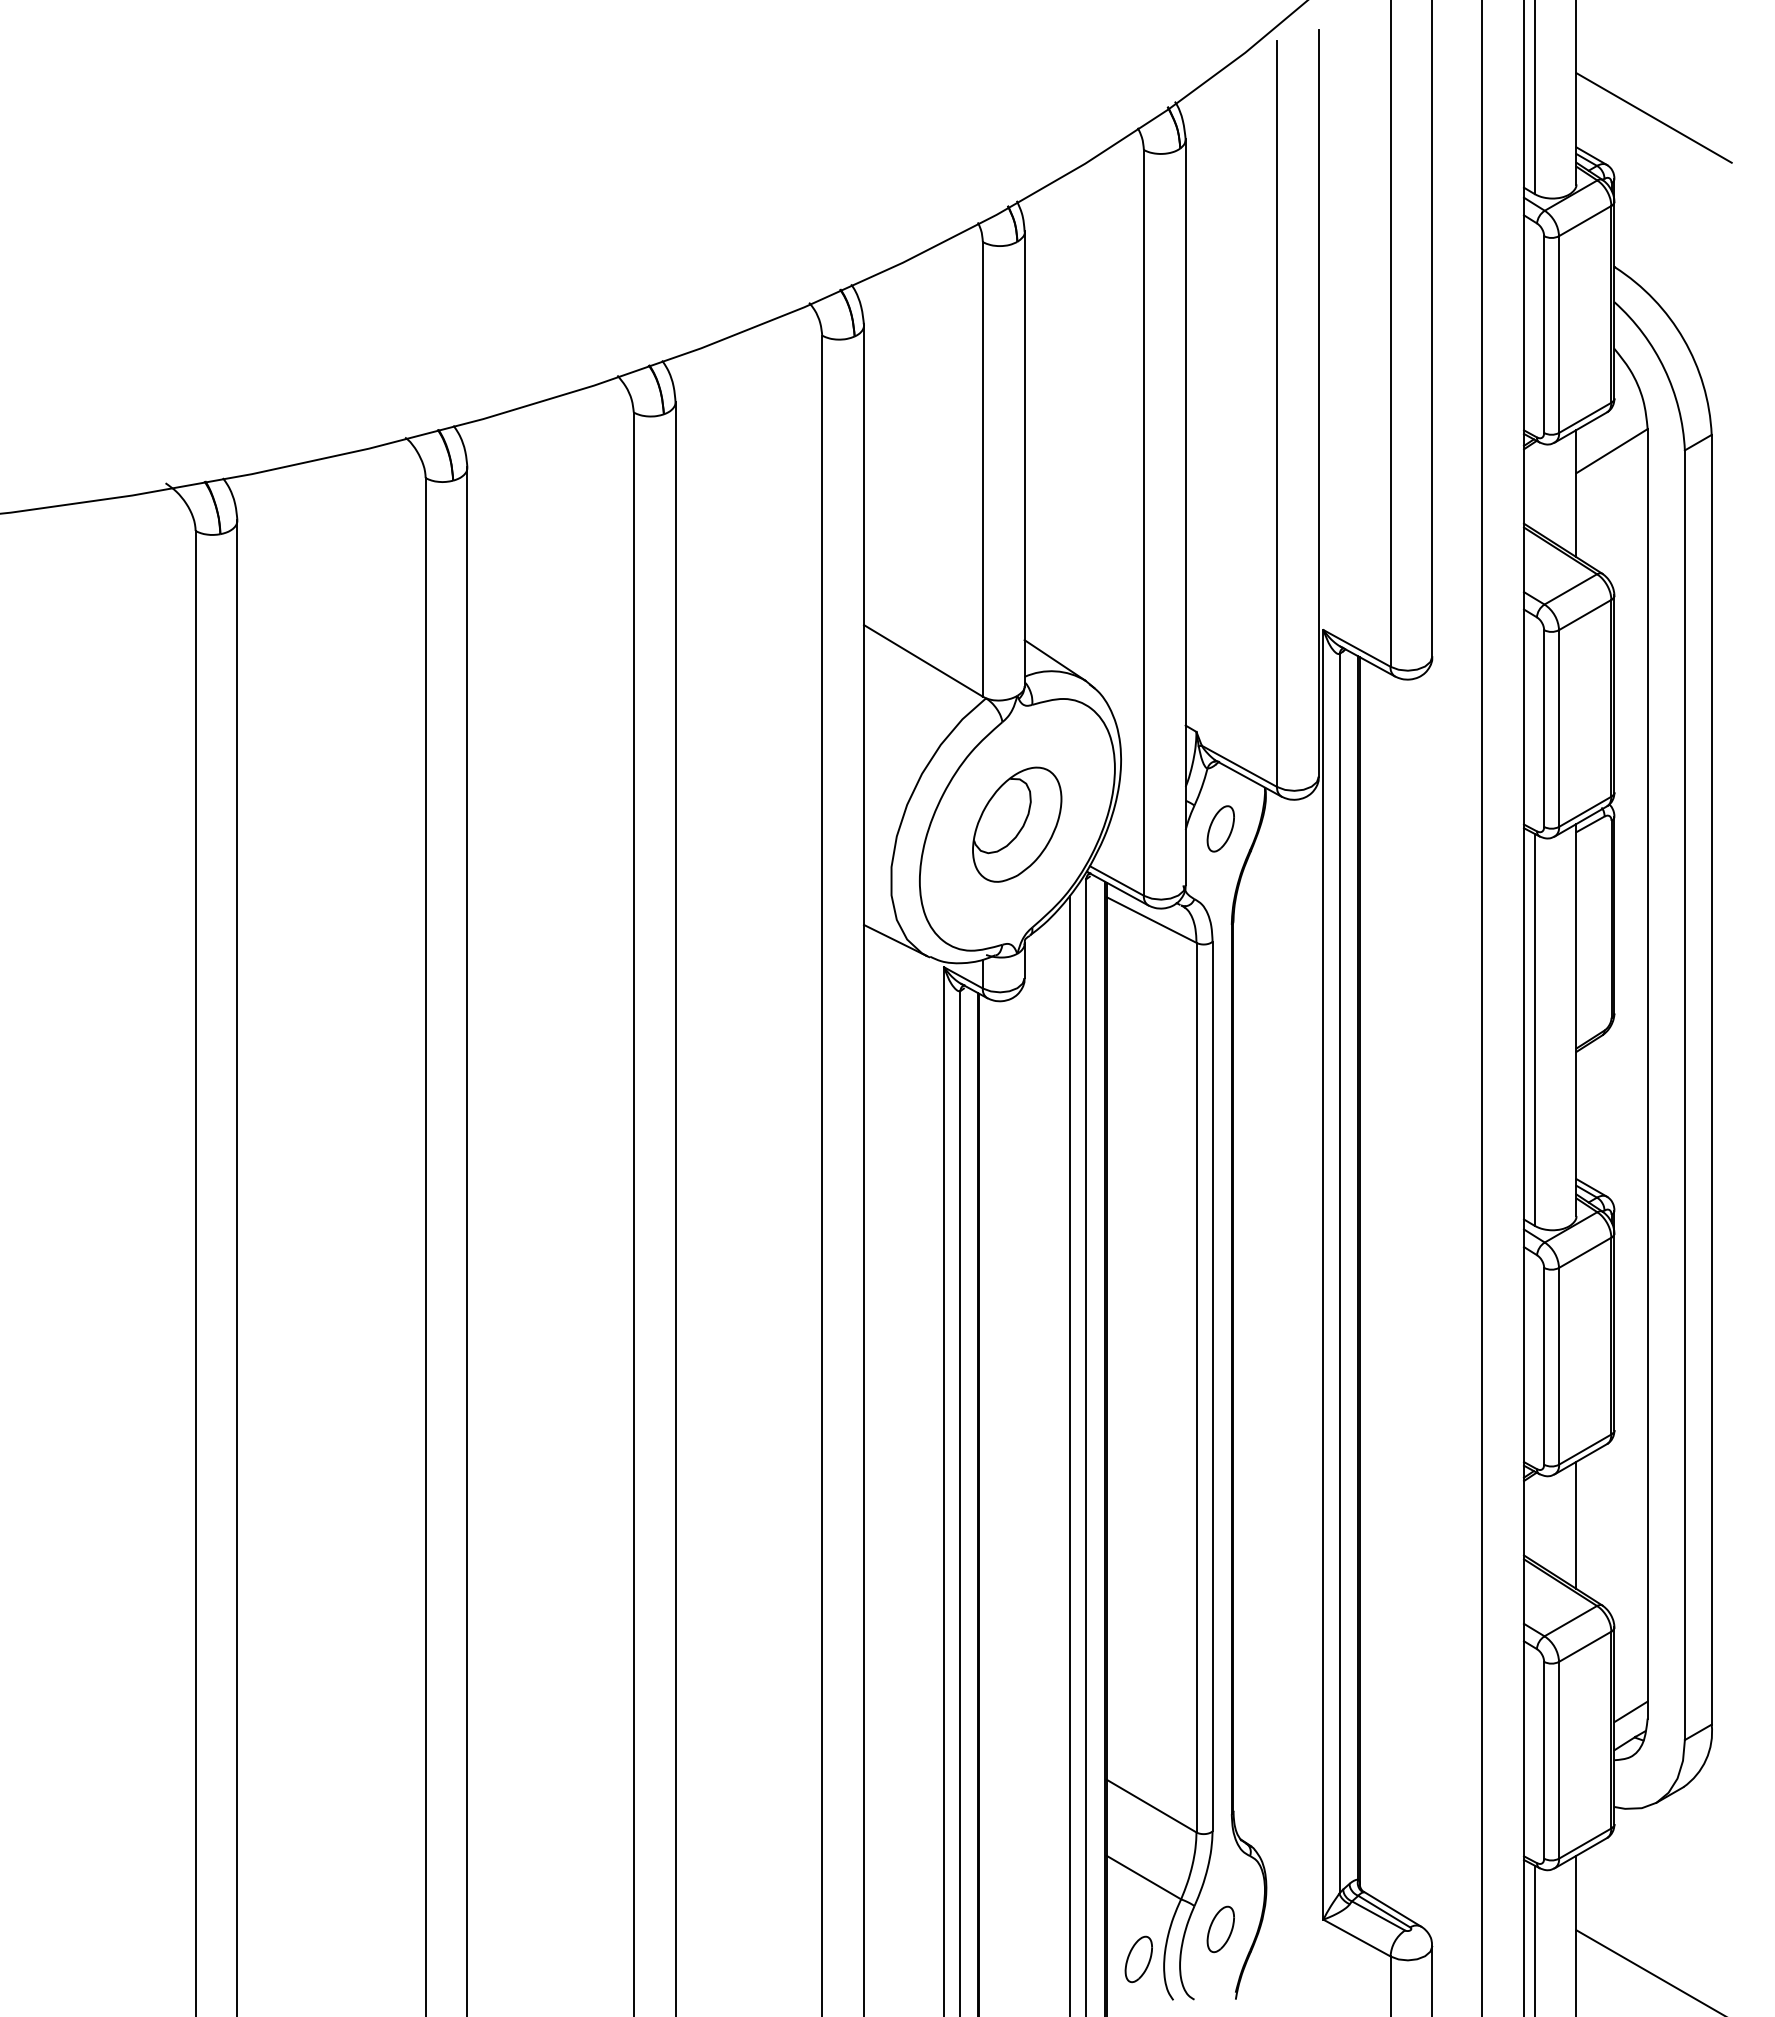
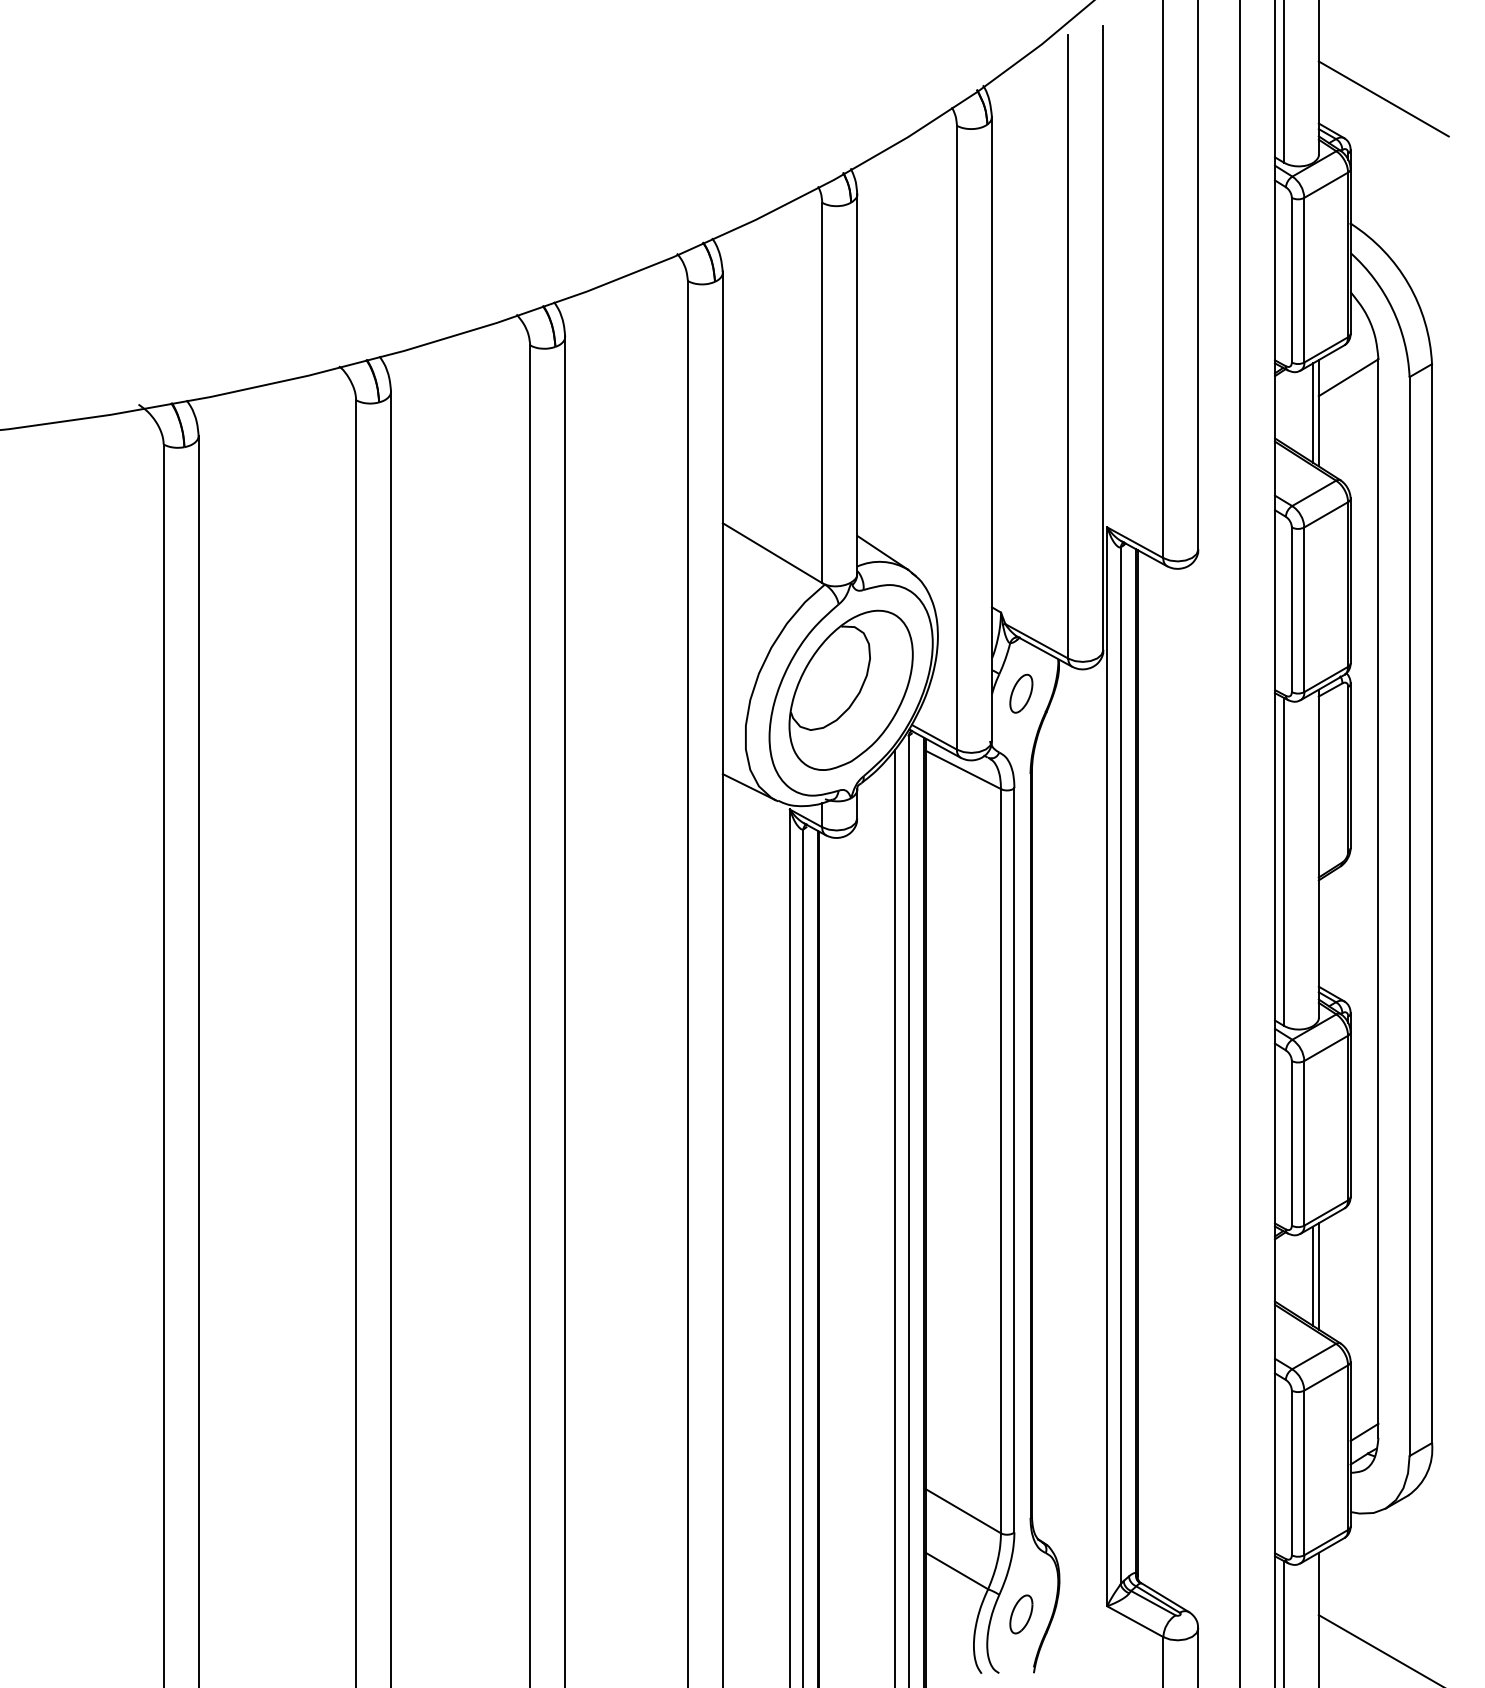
line: (1569, 493) -> (1313, 413), added
part: (1016, 824) -> (850, 690), size x1.67
line: (1569, 1524) -> (1313, 1275), added
part: (1138, 1959) -> (952, 1639), removed

